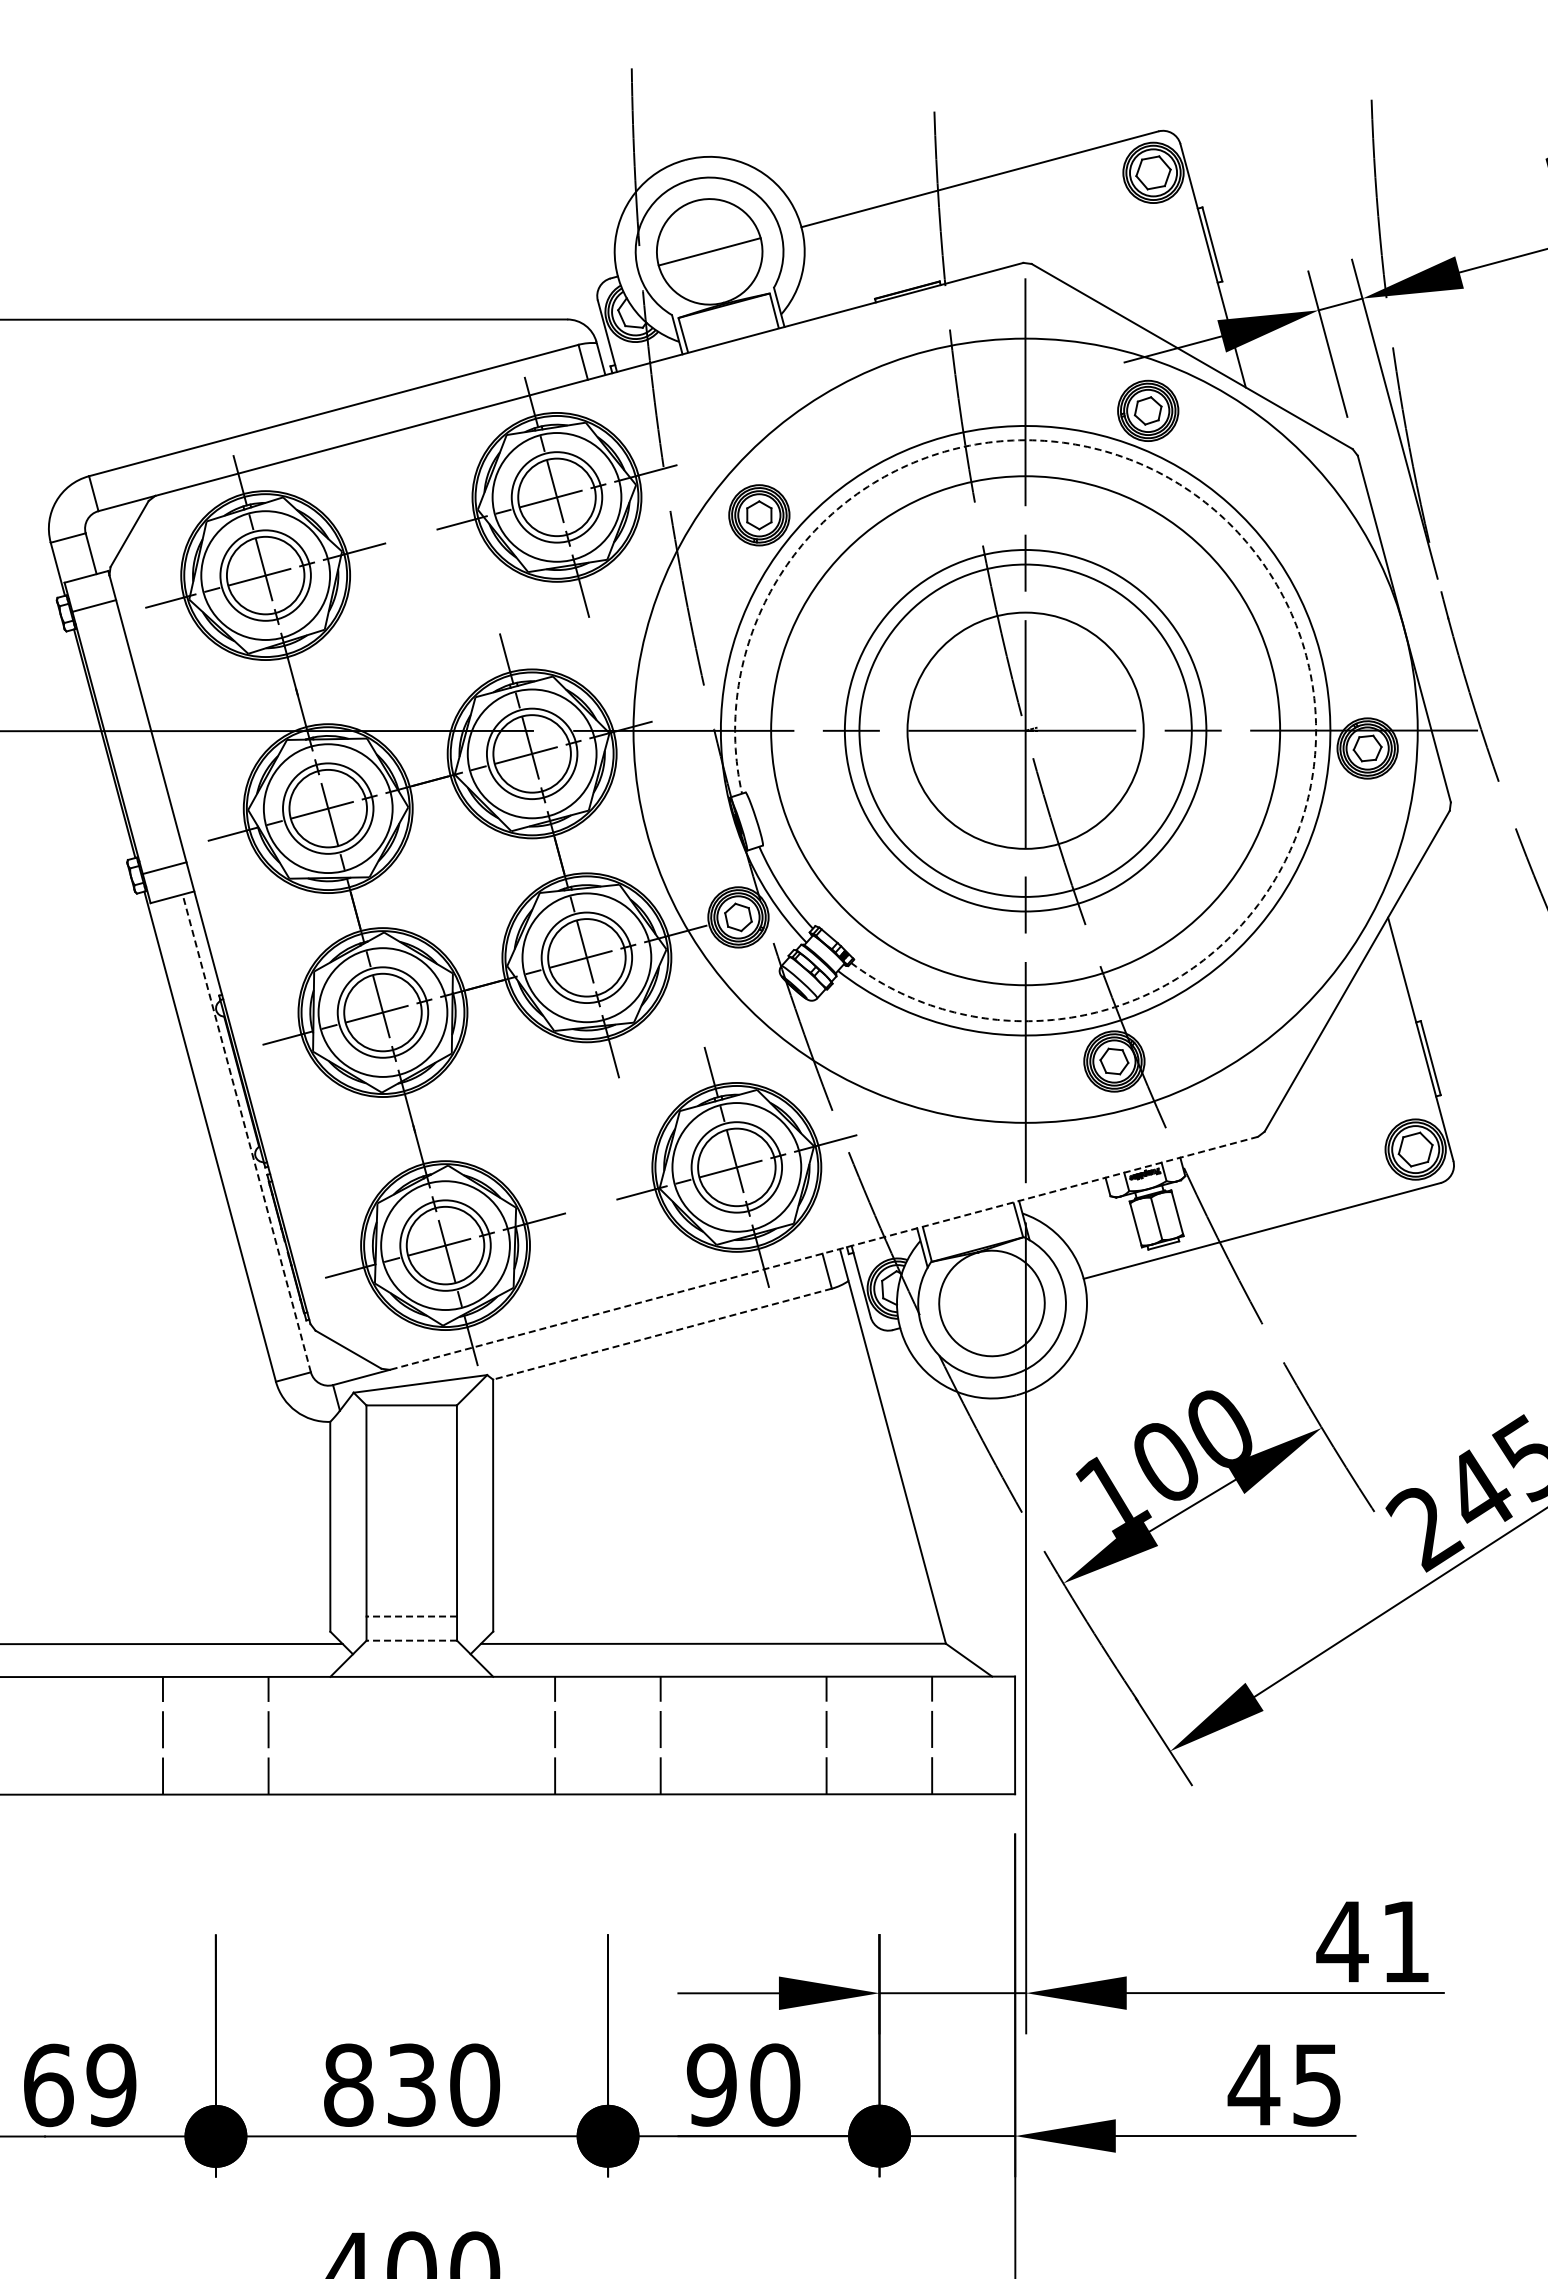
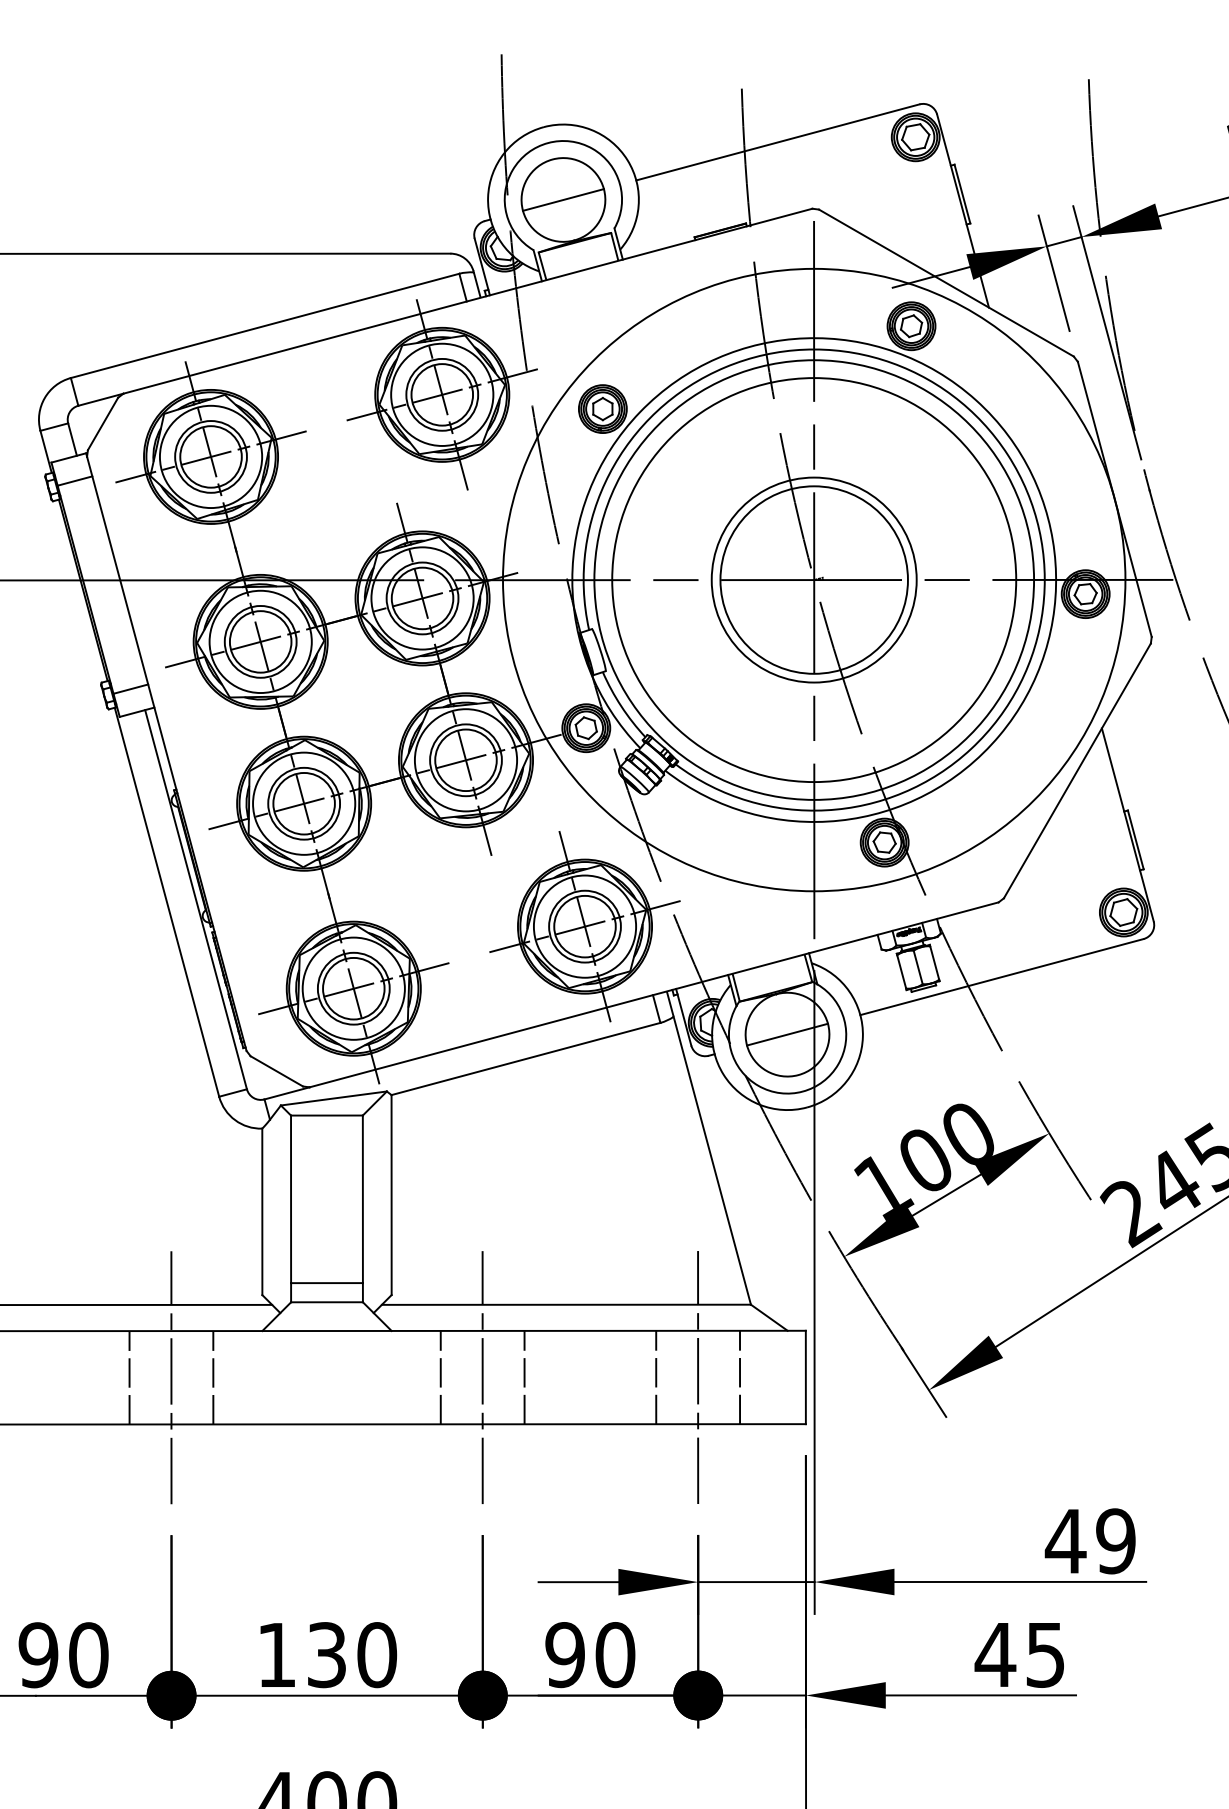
arc: (1269, 573) -> (1007, 455), dashed -> solid
circle: (1025, 730) -> (814, 579), size x0.71
circle: (1025, 730) -> (814, 579), size x1.67
line: (246, 1132) -> (195, 898), dashed -> solid
line: (823, 1253) -> (653, 994), dashed -> solid
line: (991, 1303) -> (787, 1034), added
line: (662, 1334) -> (526, 1059), dashed -> solid
line: (411, 1616) -> (326, 1283), dashed -> solid
line: (411, 1640) -> (326, 1302), dashed -> solid
line: (215, 1735) -> (171, 1377), added
line: (607, 1735) -> (482, 1377), added
line: (879, 1735) -> (698, 1377), added
text: (1405, 1941) -> (1115, 1541), 41 -> 49
text: (348, 2084) -> (276, 1654), 830 -> 130
text: (79, 2085) -> (63, 1655), 69 -> 90

